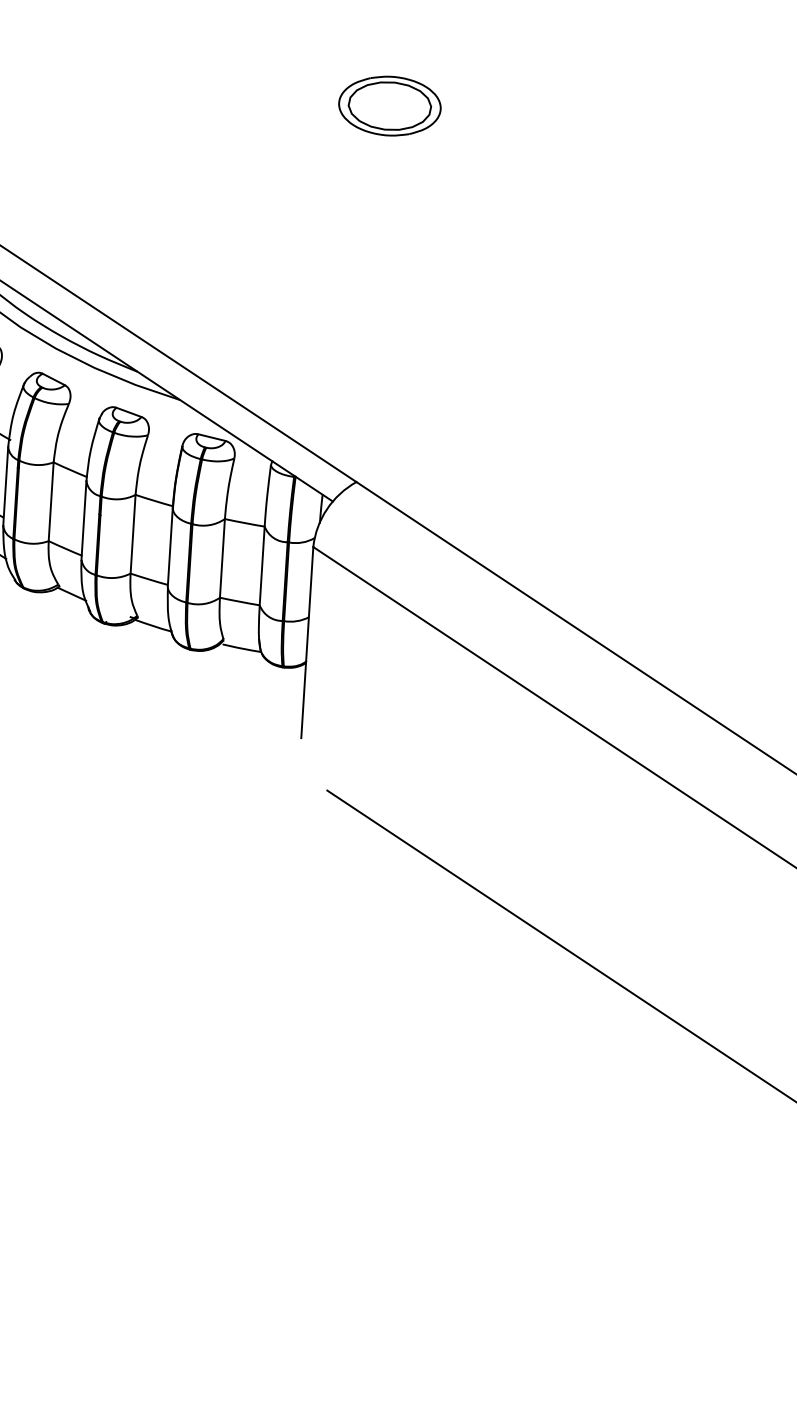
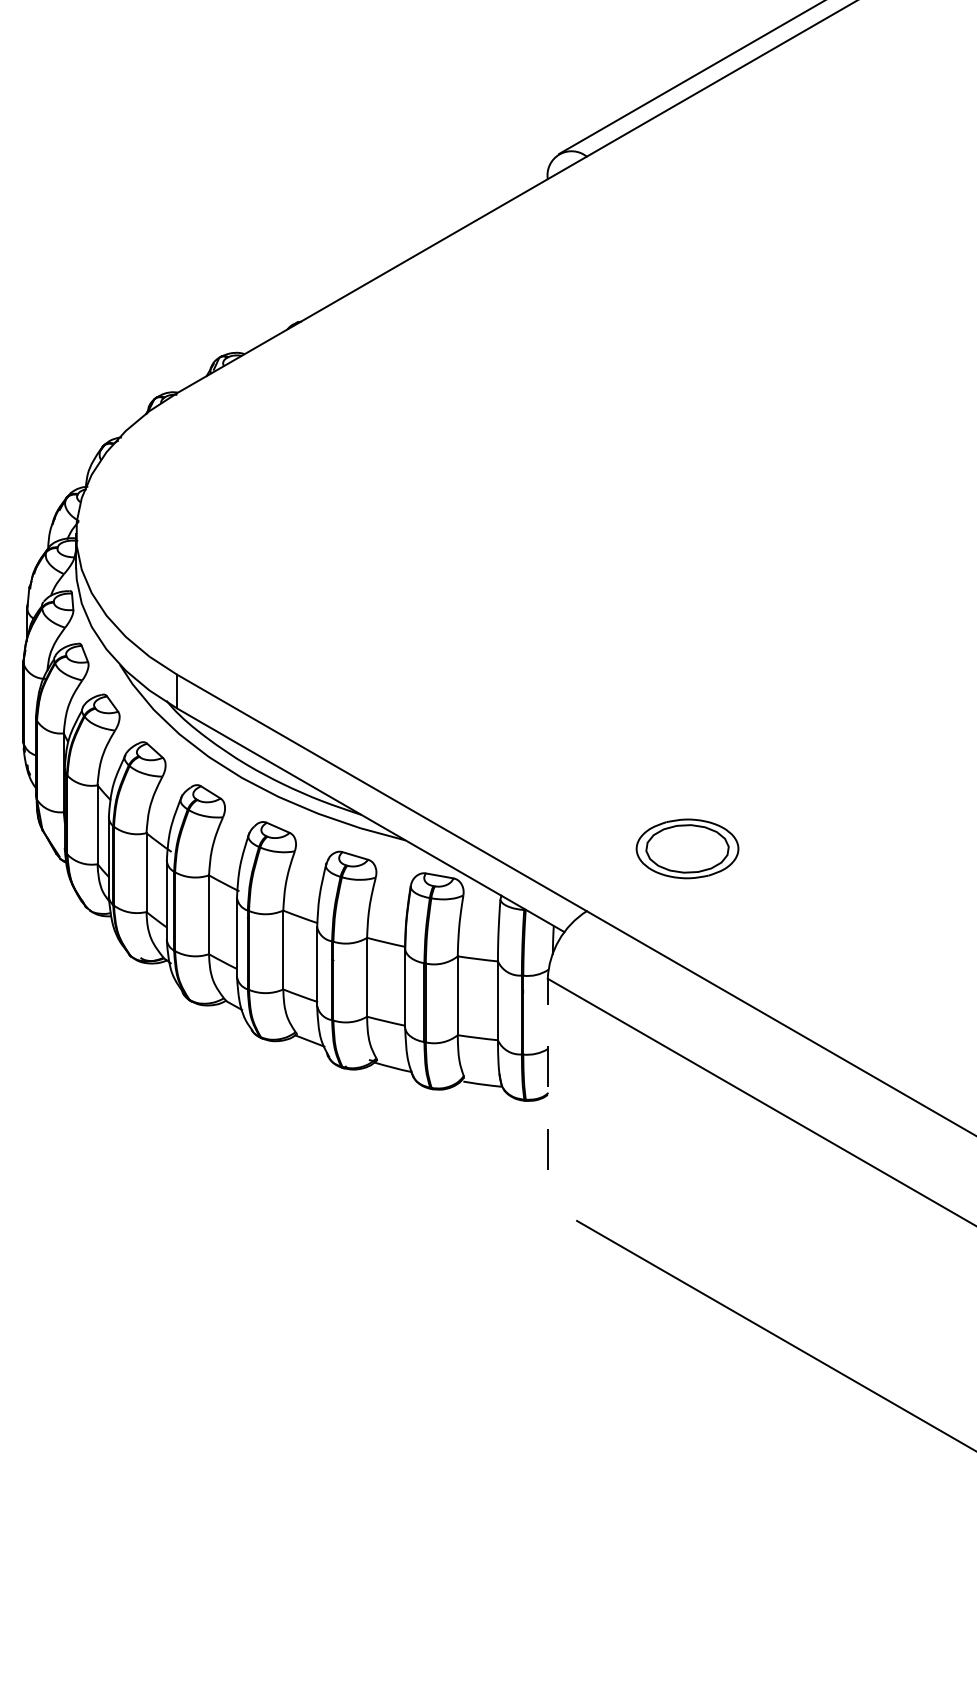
part: (389, 105) -> (687, 848), moved
line: (307, 642) -> (547, 1074), solid -> dashed

